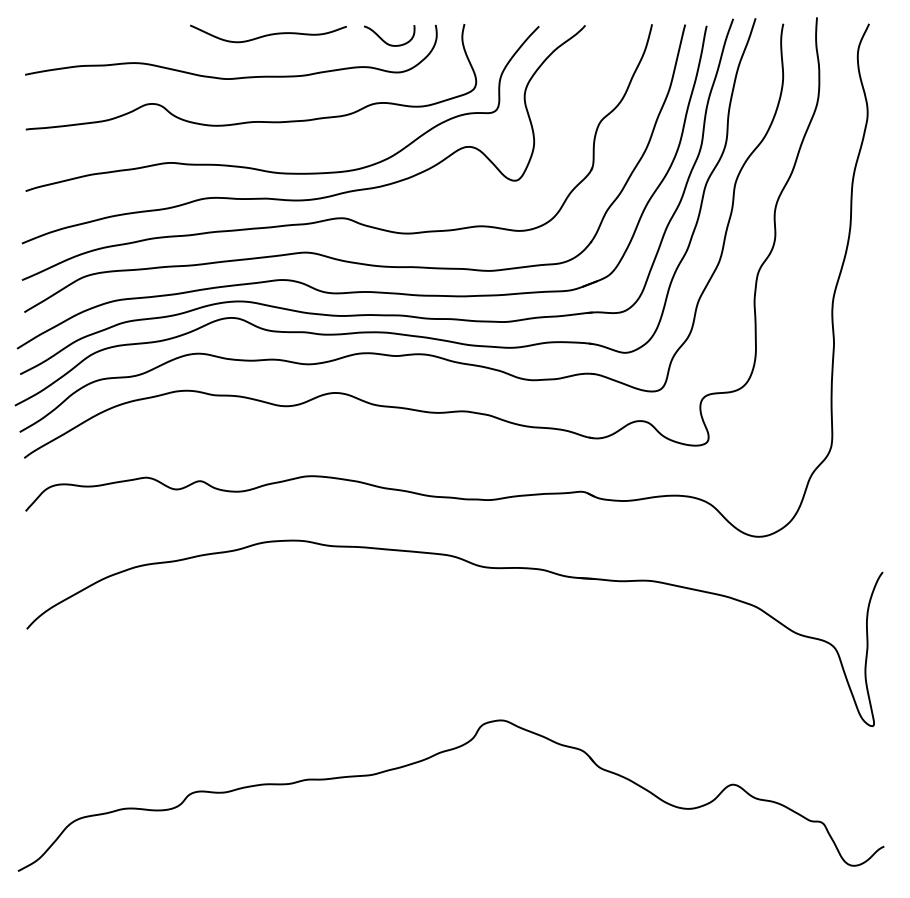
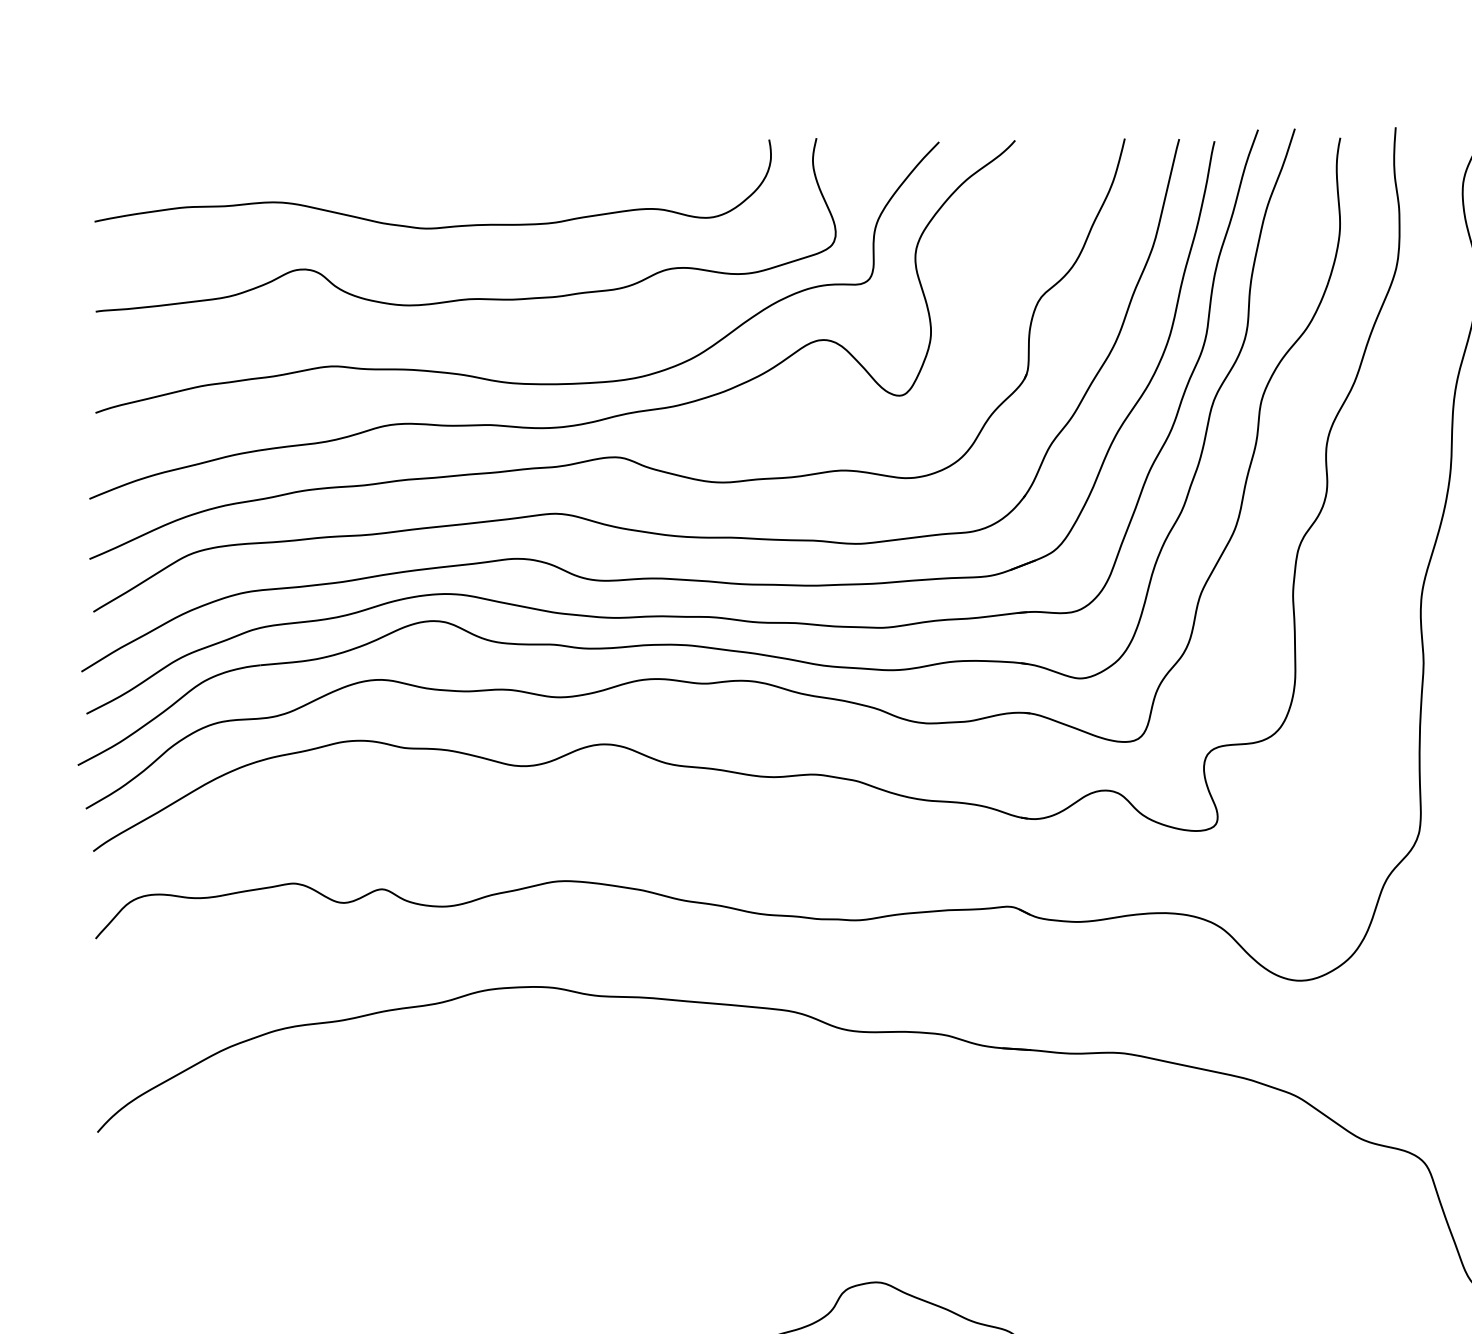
curve: (268, 34) -> (494, 155), removed
curve: (384, 40) -> (685, 165), removed

